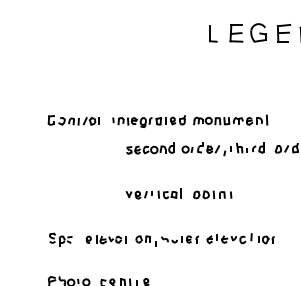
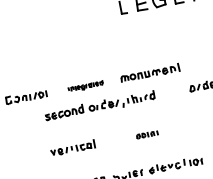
part: (148, 121) -> (85, 86), size x0.6
part: (195, 149) -> (99, 106), moved
part: (153, 193) -> (72, 148), moved
part: (212, 194) -> (147, 134), size x0.7

